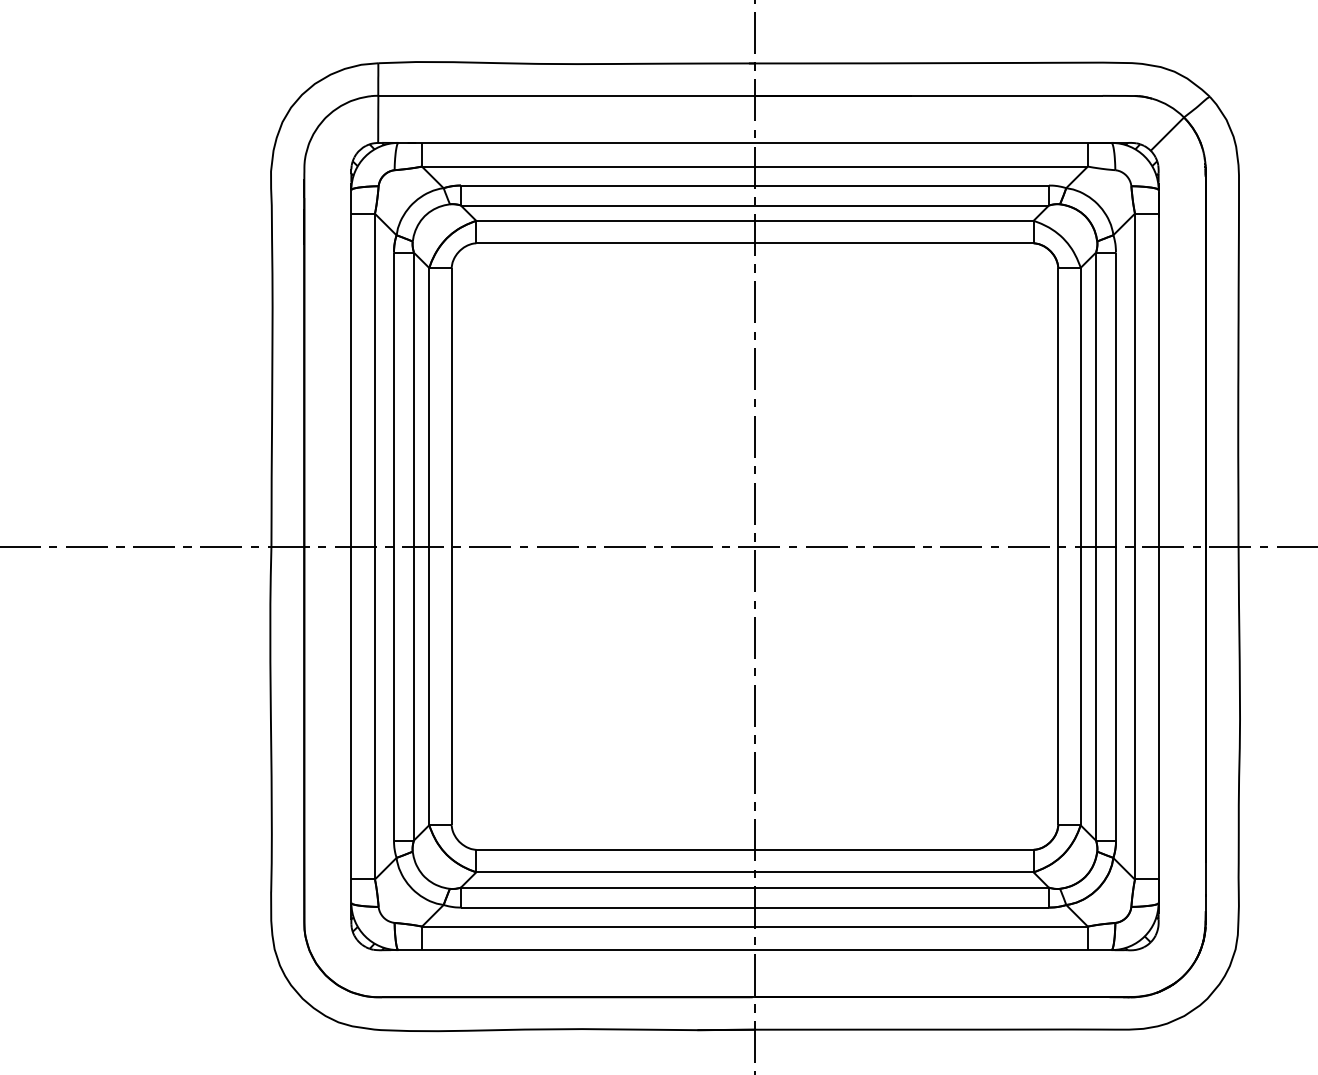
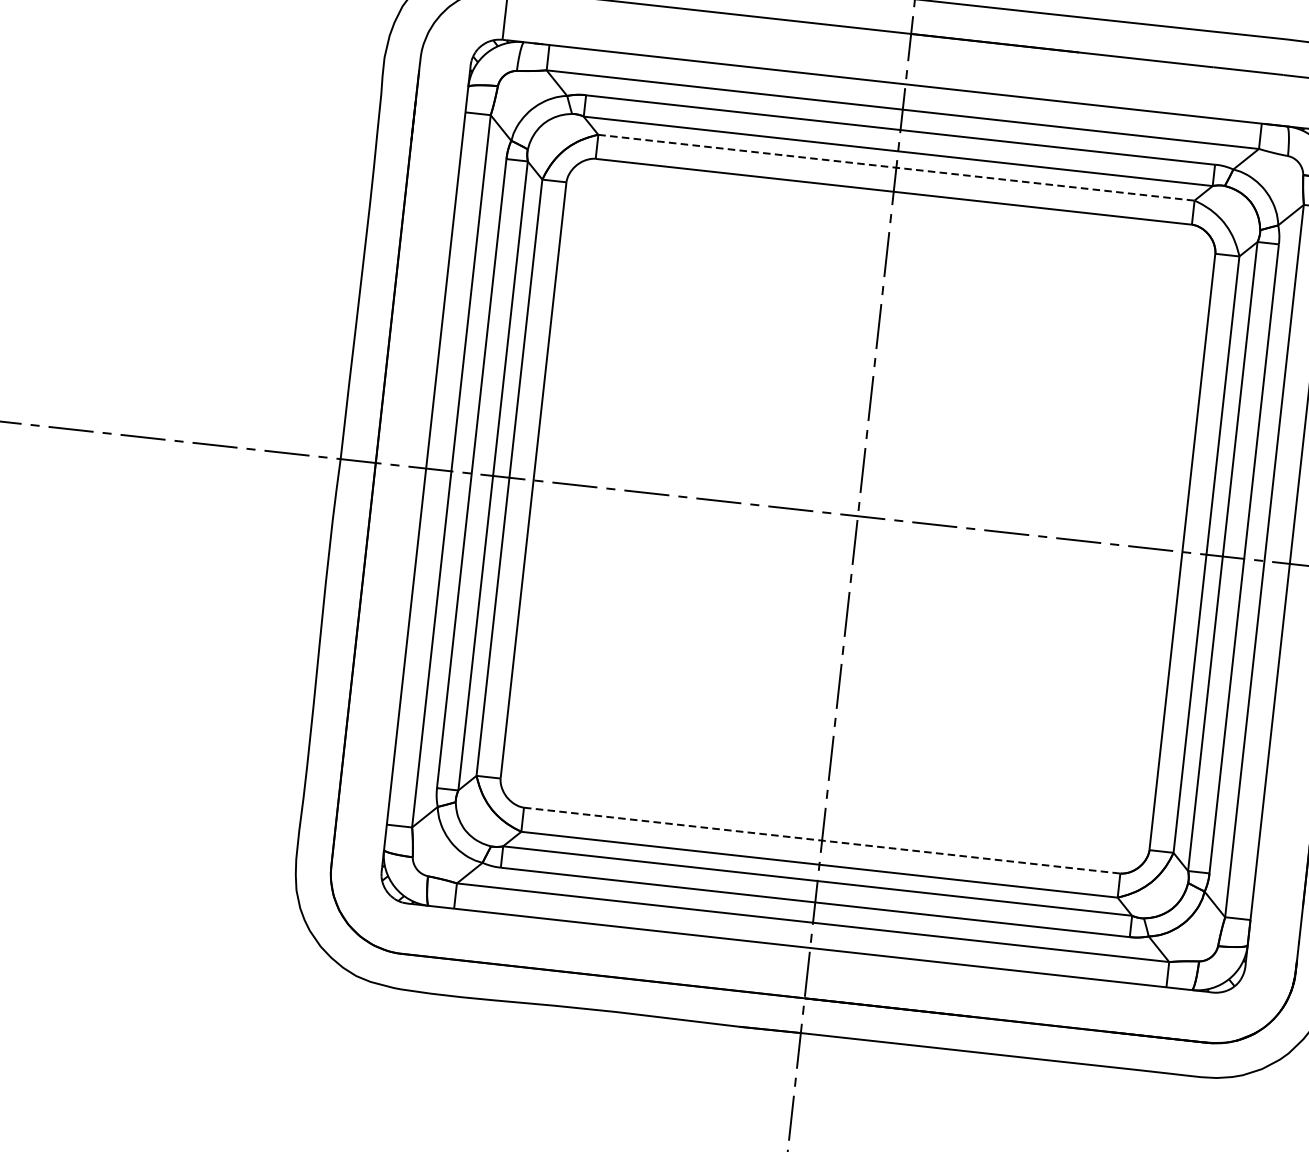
line: (754, 220) -> (895, 167), solid -> dashed
line: (754, 849) -> (821, 840), solid -> dashed

